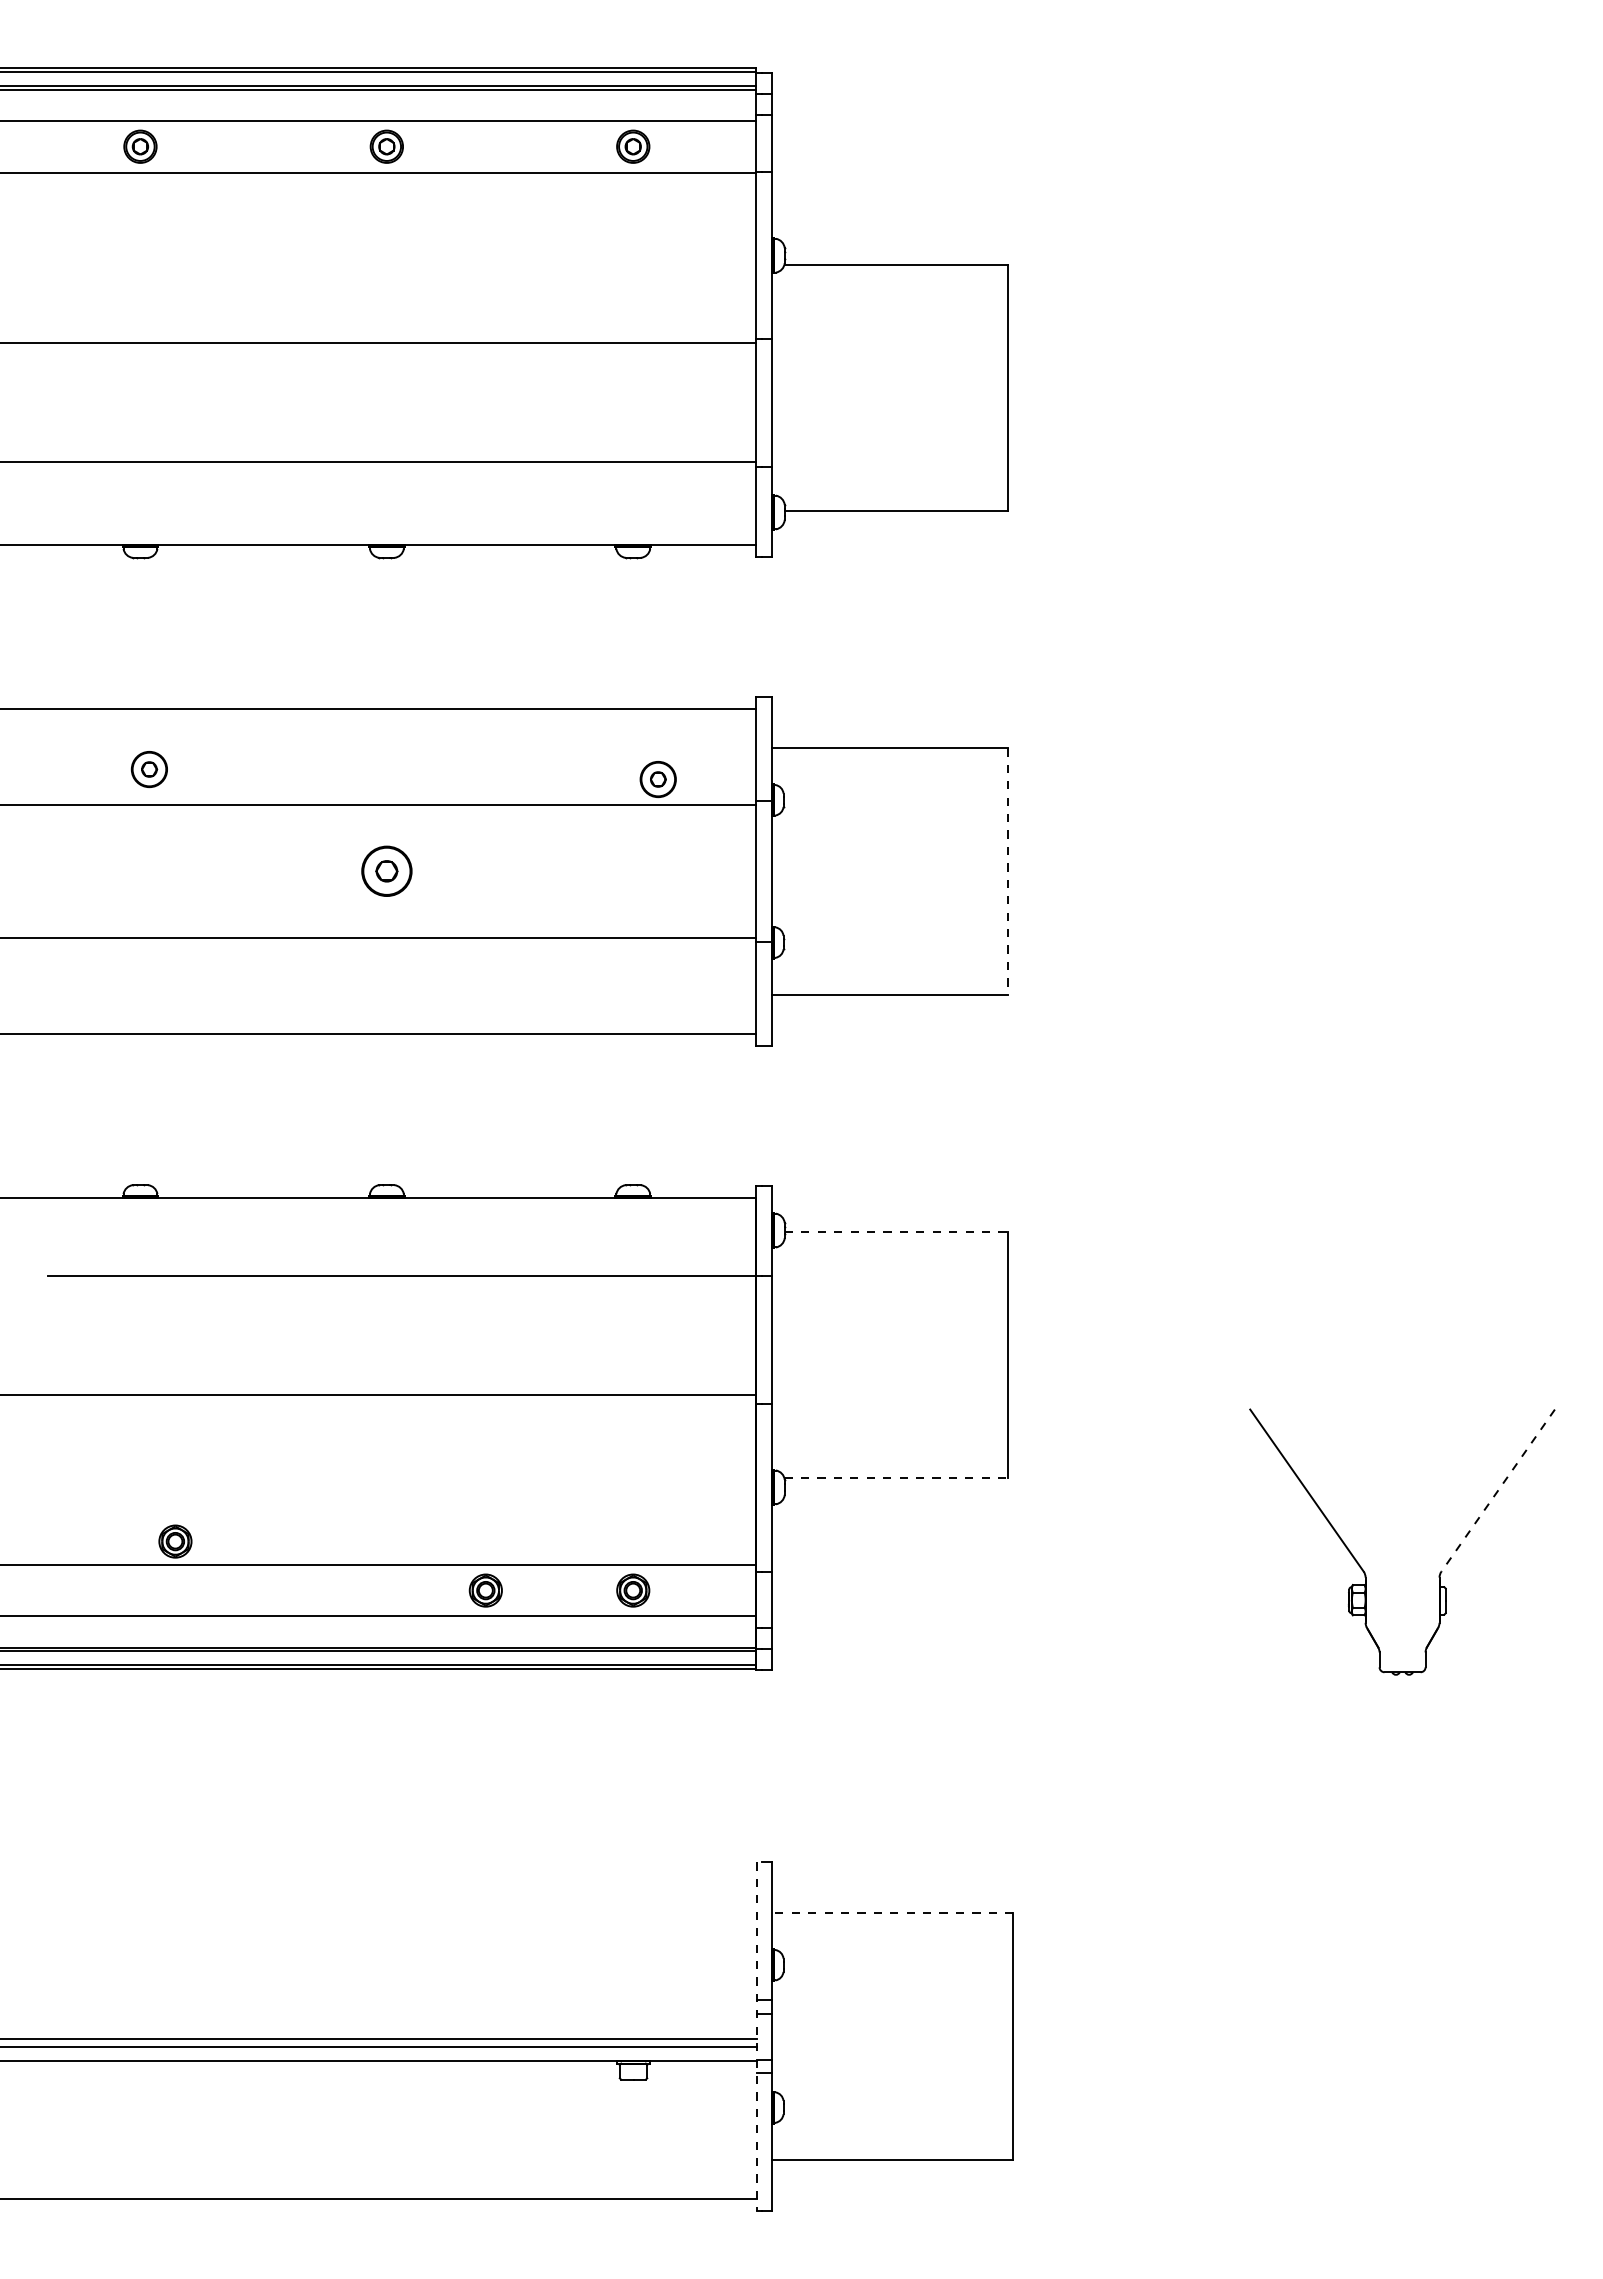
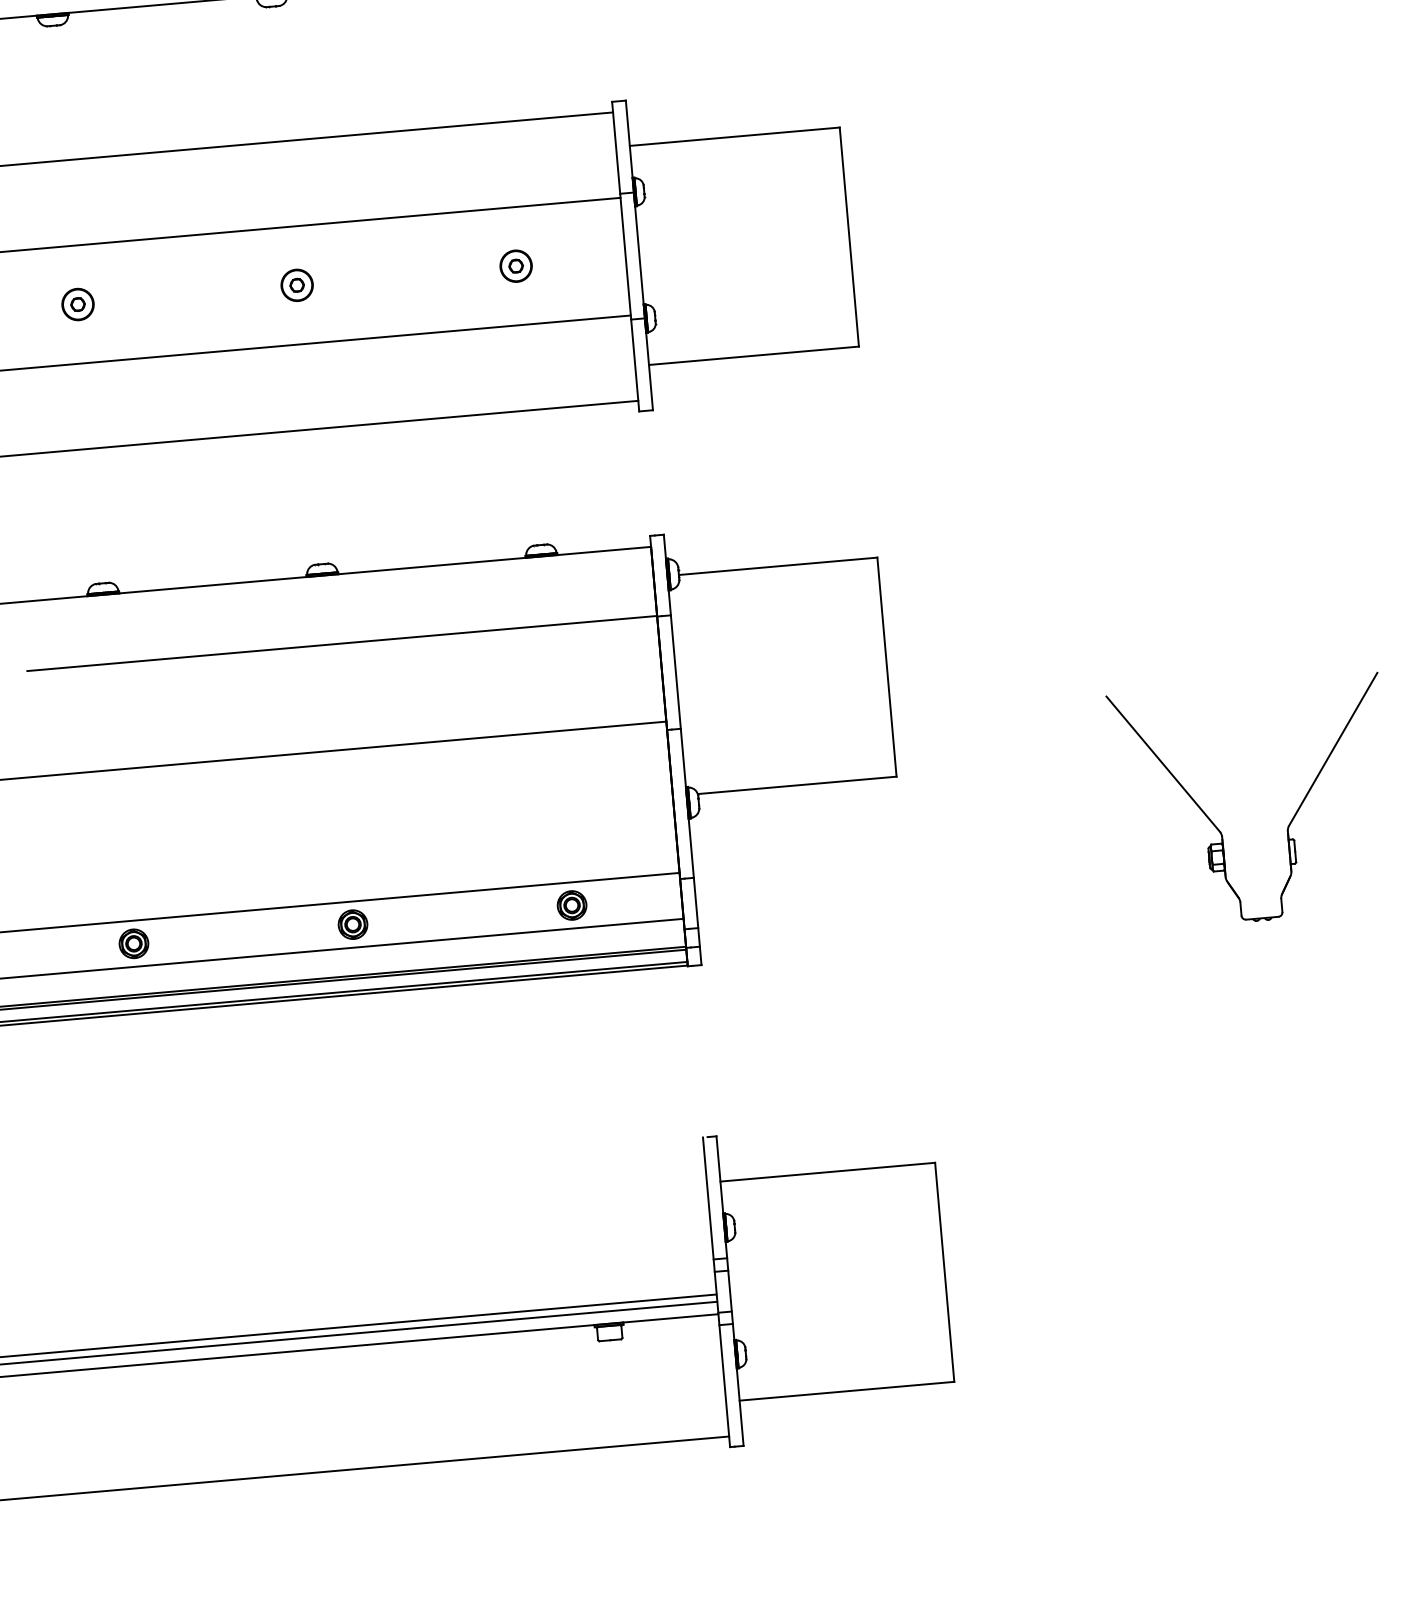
part: (148, 769) -> (77, 304), moved
part: (657, 779) -> (515, 266), moved
part: (386, 871) -> (296, 285), size x0.71
line: (1008, 872) -> (849, 237), dashed -> solid
line: (896, 1232) -> (778, 566), dashed -> solid
line: (896, 1478) -> (797, 785), dashed -> solid
line: (1498, 1490) -> (1333, 749), dashed -> solid
part: (175, 1541) -> (134, 943), moved
part: (485, 1590) -> (352, 924), moved
line: (892, 1913) -> (827, 1172), dashed -> solid
line: (756, 2037) -> (716, 1293), dashed -> solid

